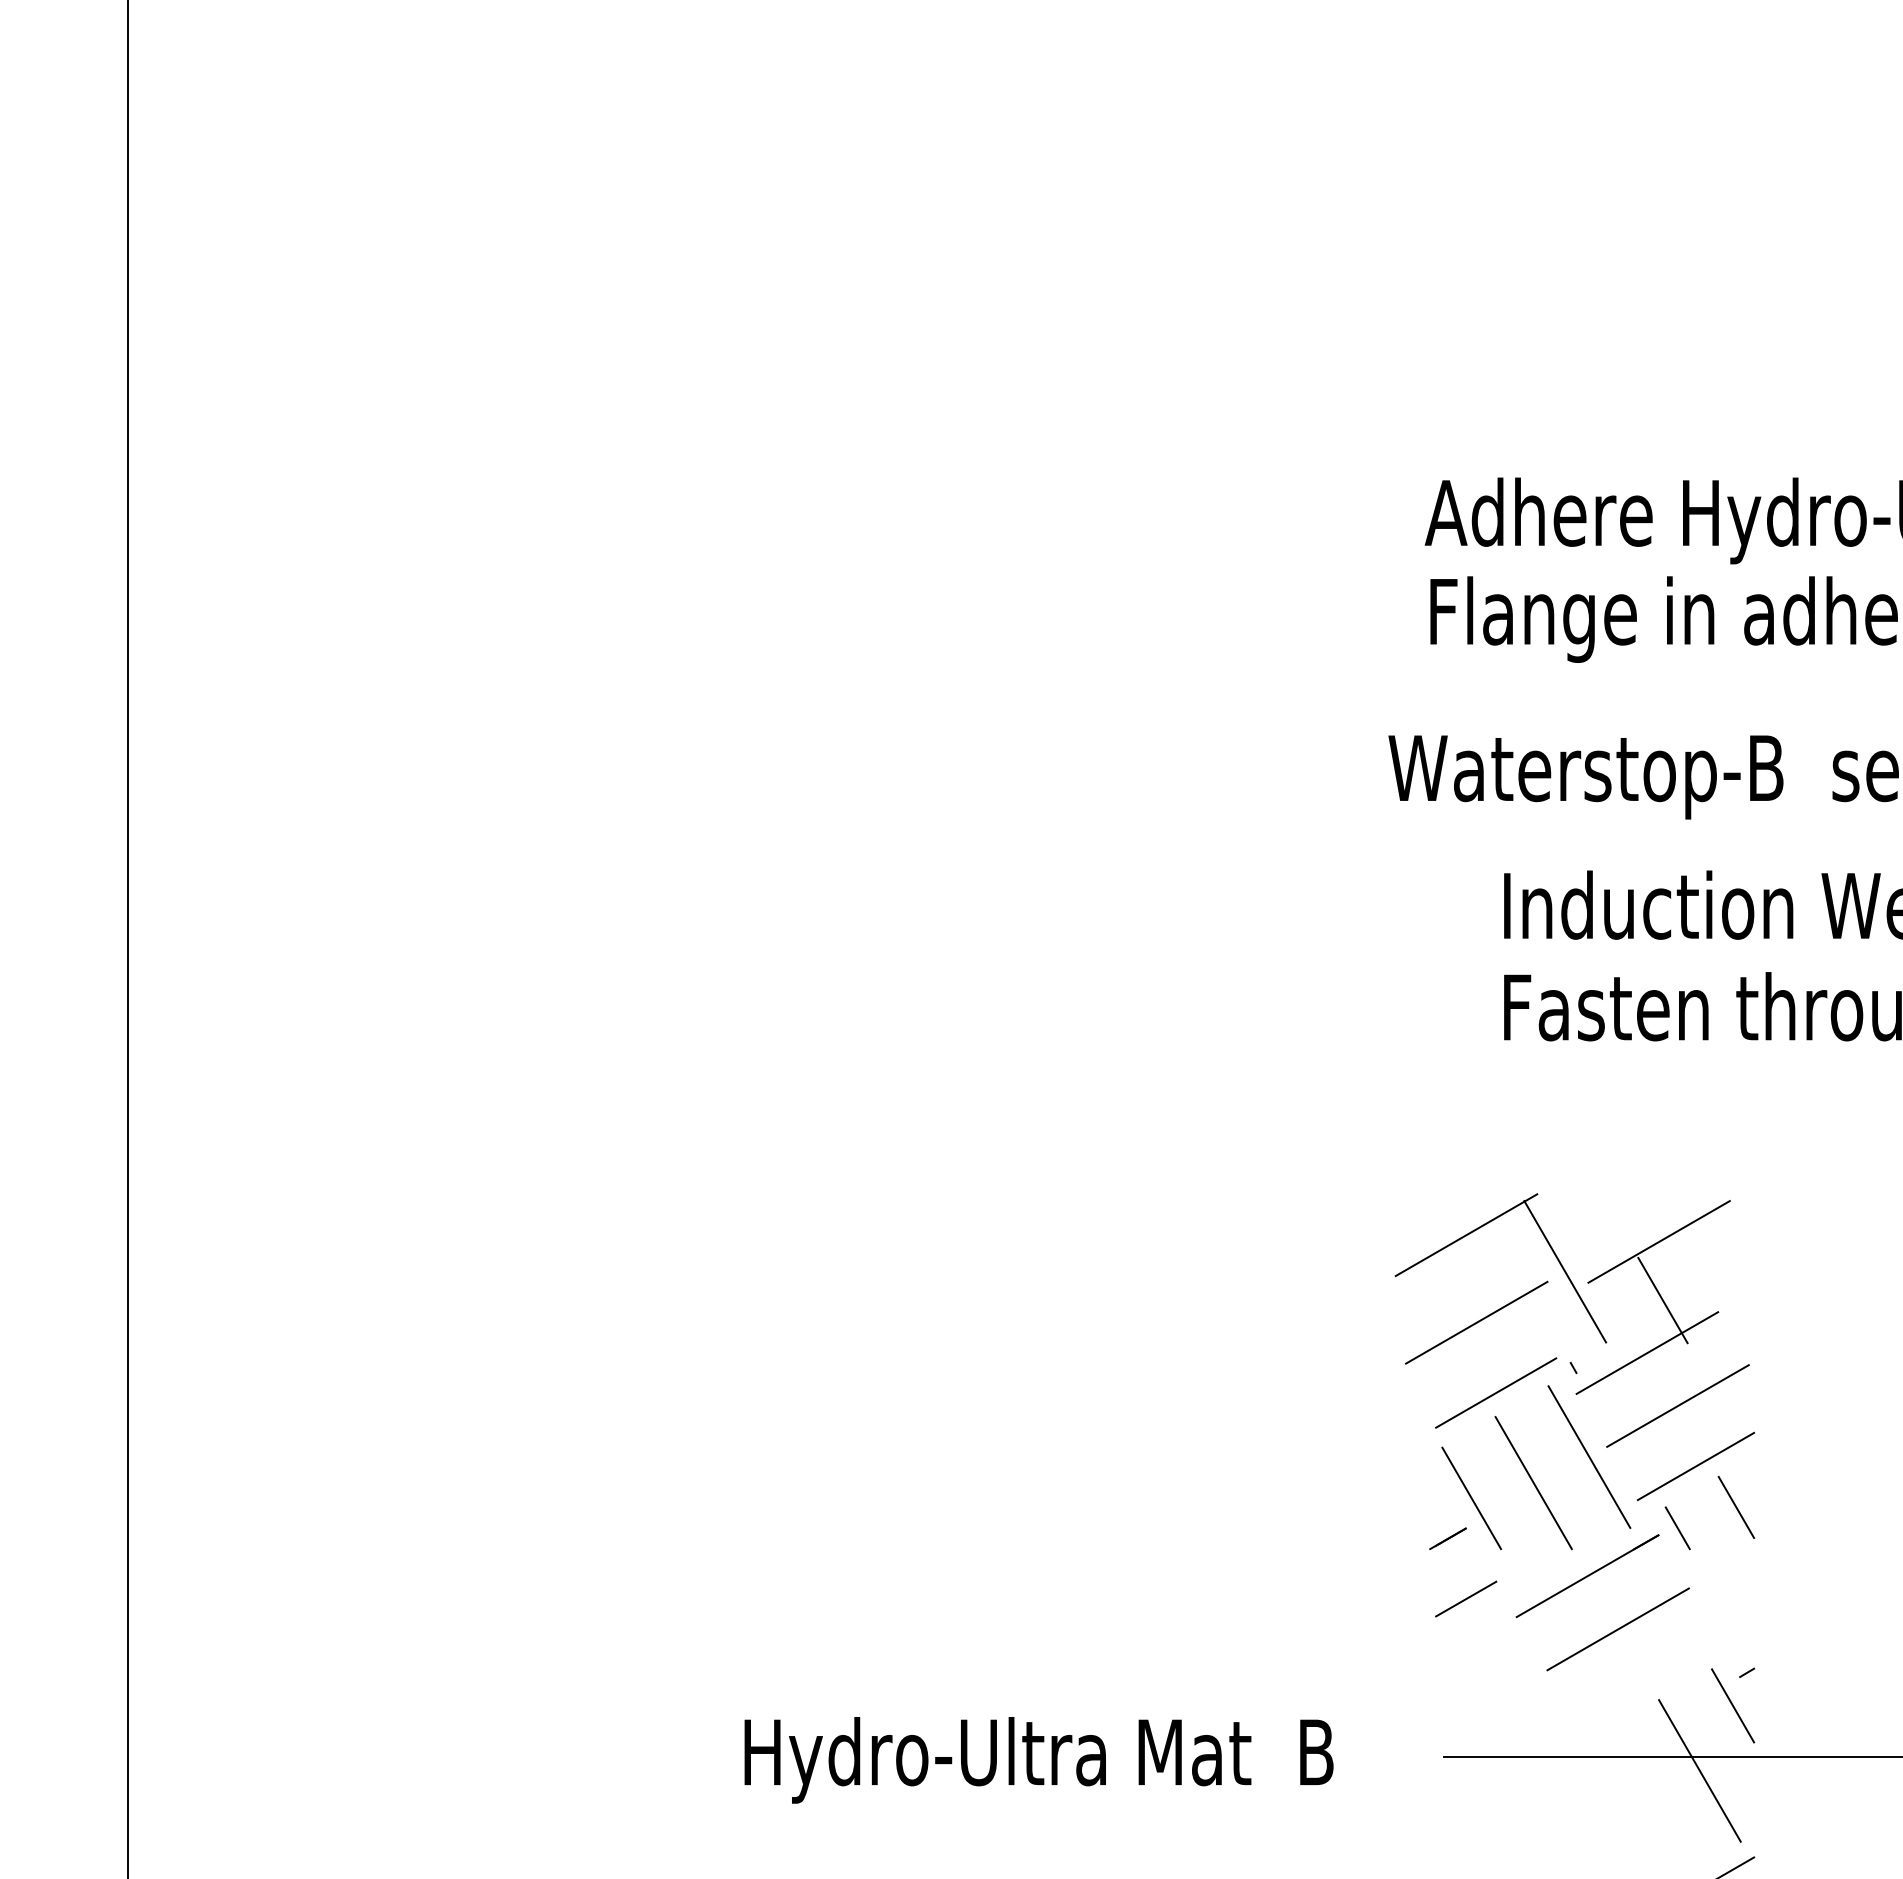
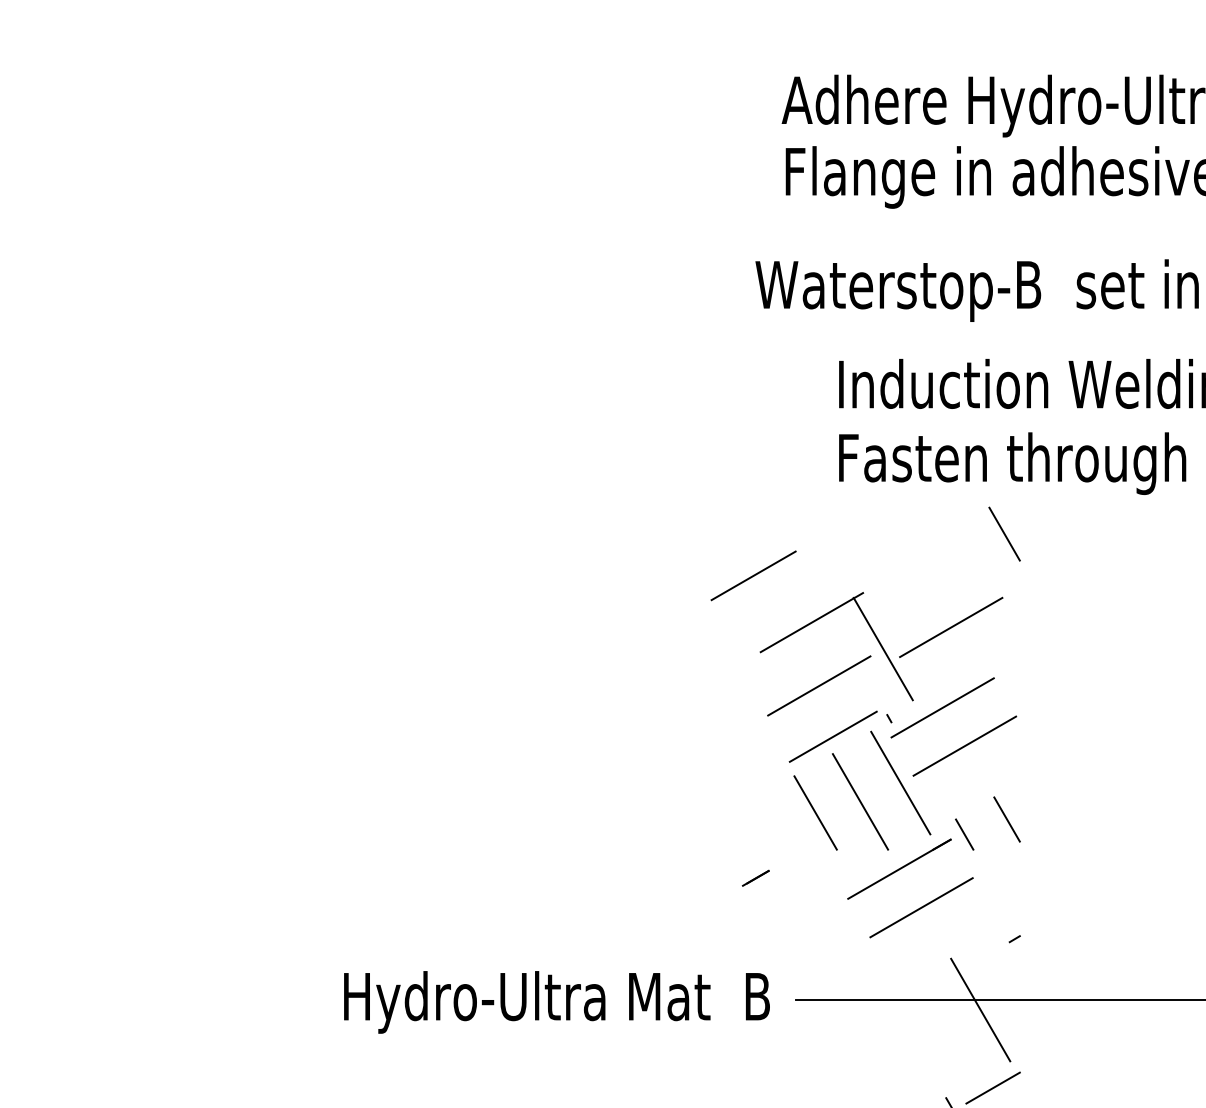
line: (1662, 1300) -> (953, 669), removed
line: (1695, 1466) -> (753, 575), moved
line: (1447, 1538) -> (755, 878), moved
line: (1466, 1598) -> (811, 885), removed
line: (1733, 1705) -> (1004, 533), moved
text: (1038, 1760) -> (556, 1002), moved

